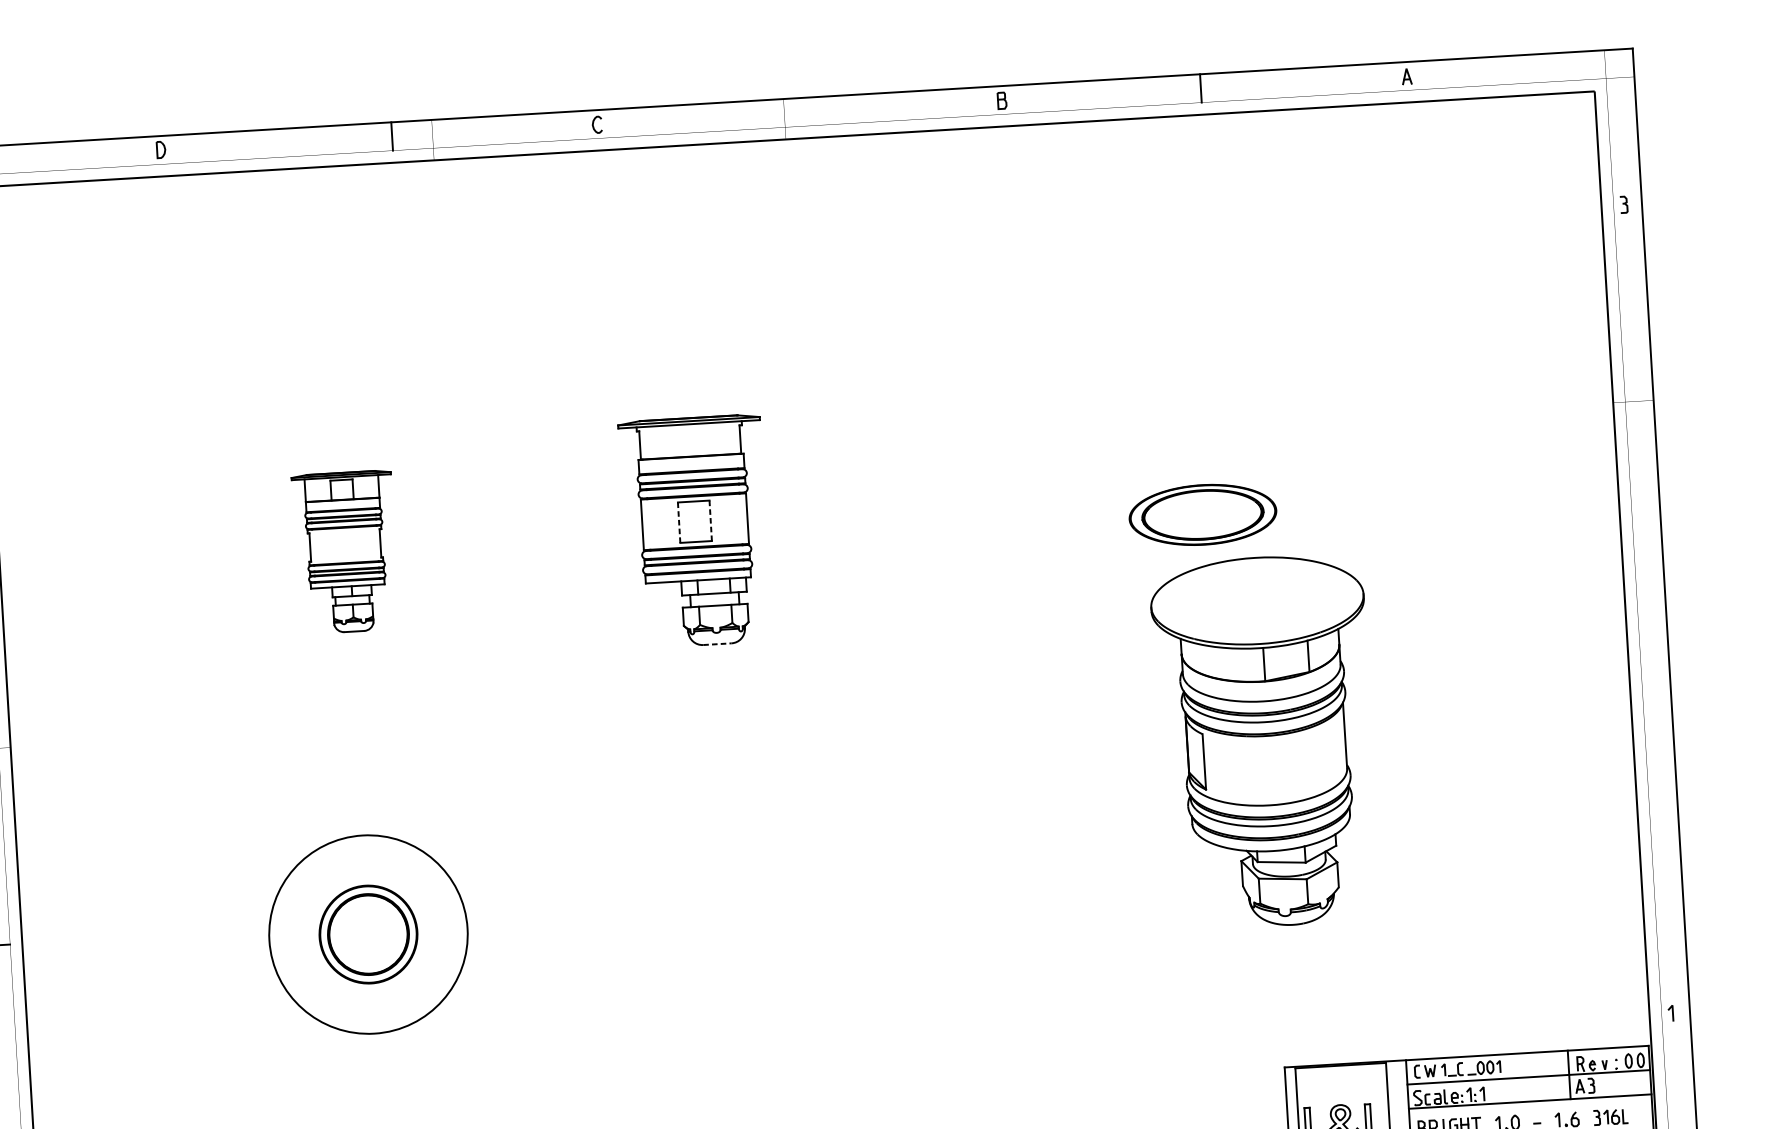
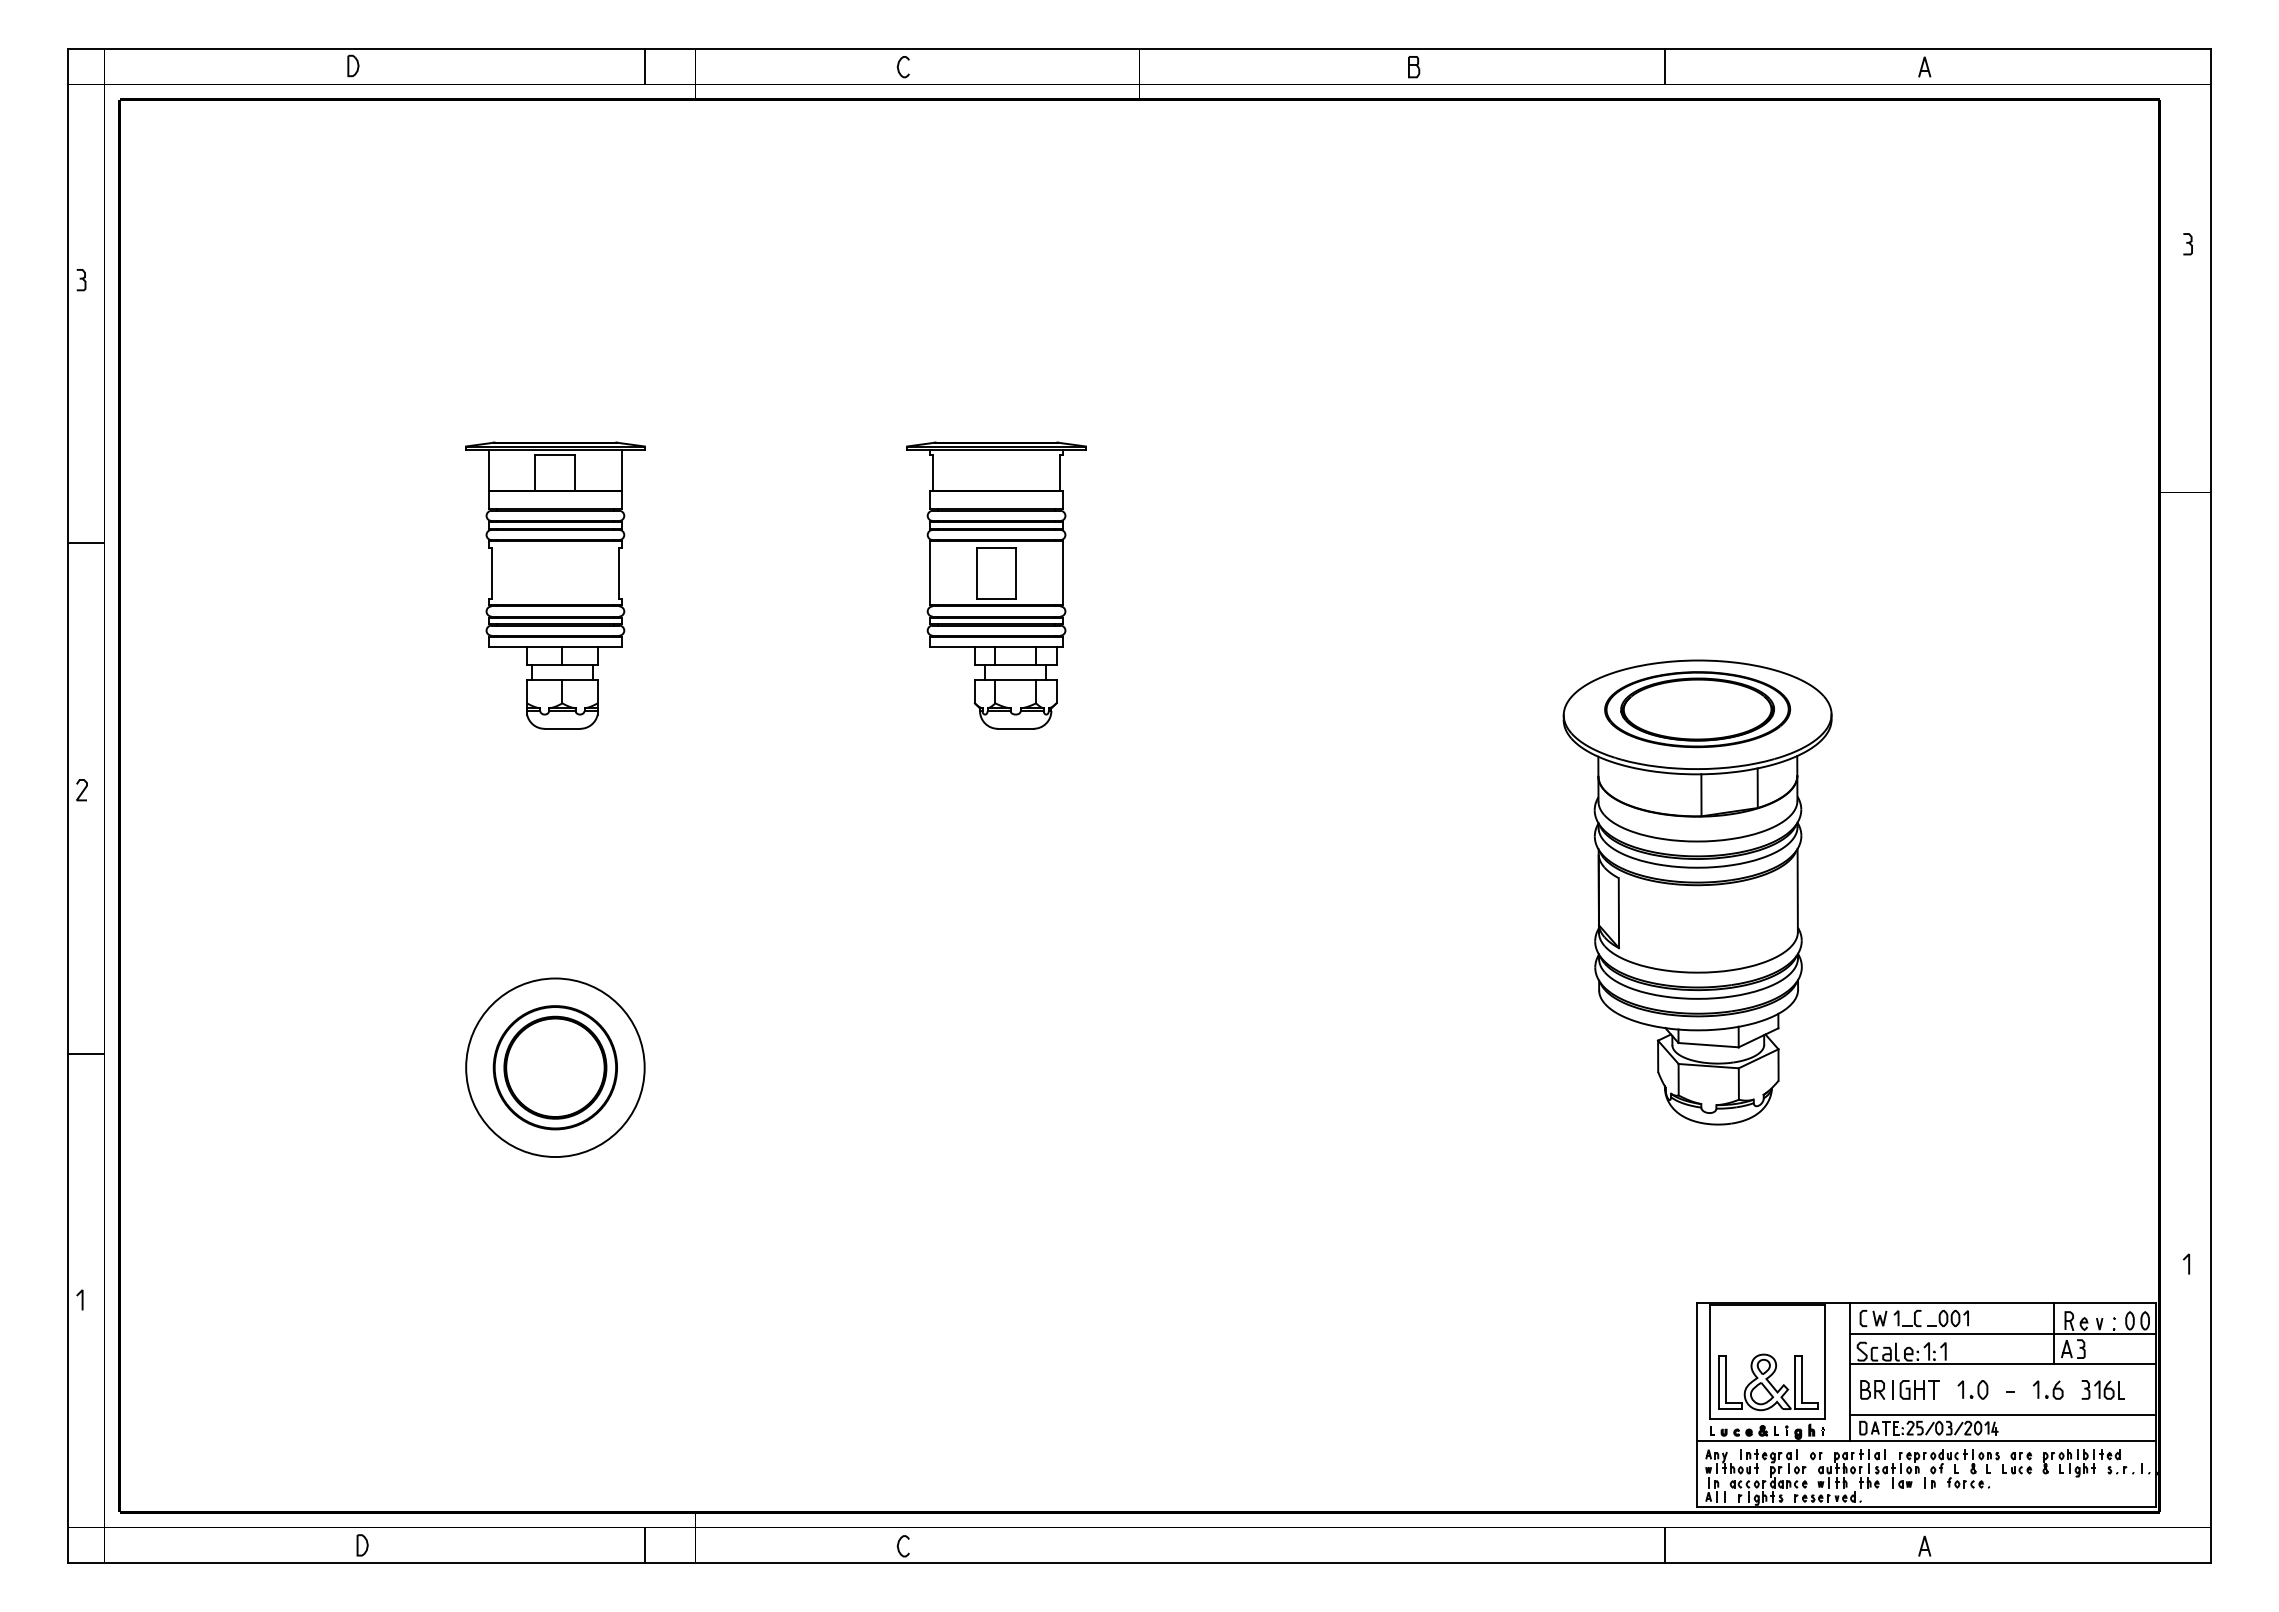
part: (1202, 514) -> (1697, 709), moved
line: (710, 521) -> (1016, 573), dashed -> solid
line: (679, 522) -> (976, 573), dashed -> solid
part: (345, 552) -> (555, 585), size x1.43
line: (717, 643) -> (1015, 728), dashed -> solid
circle: (368, 934) -> (555, 1067), size x0.71

